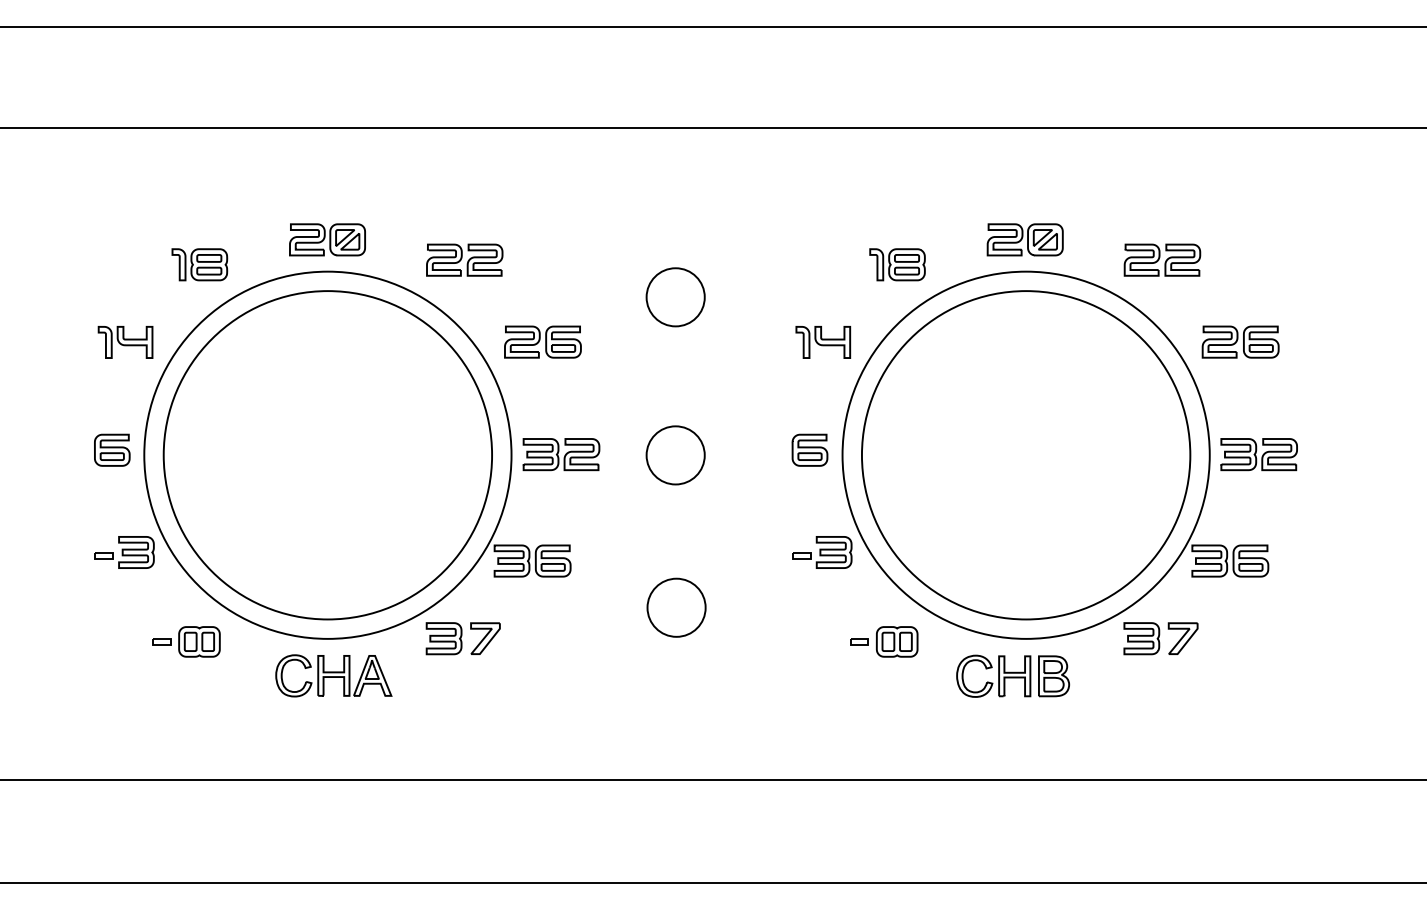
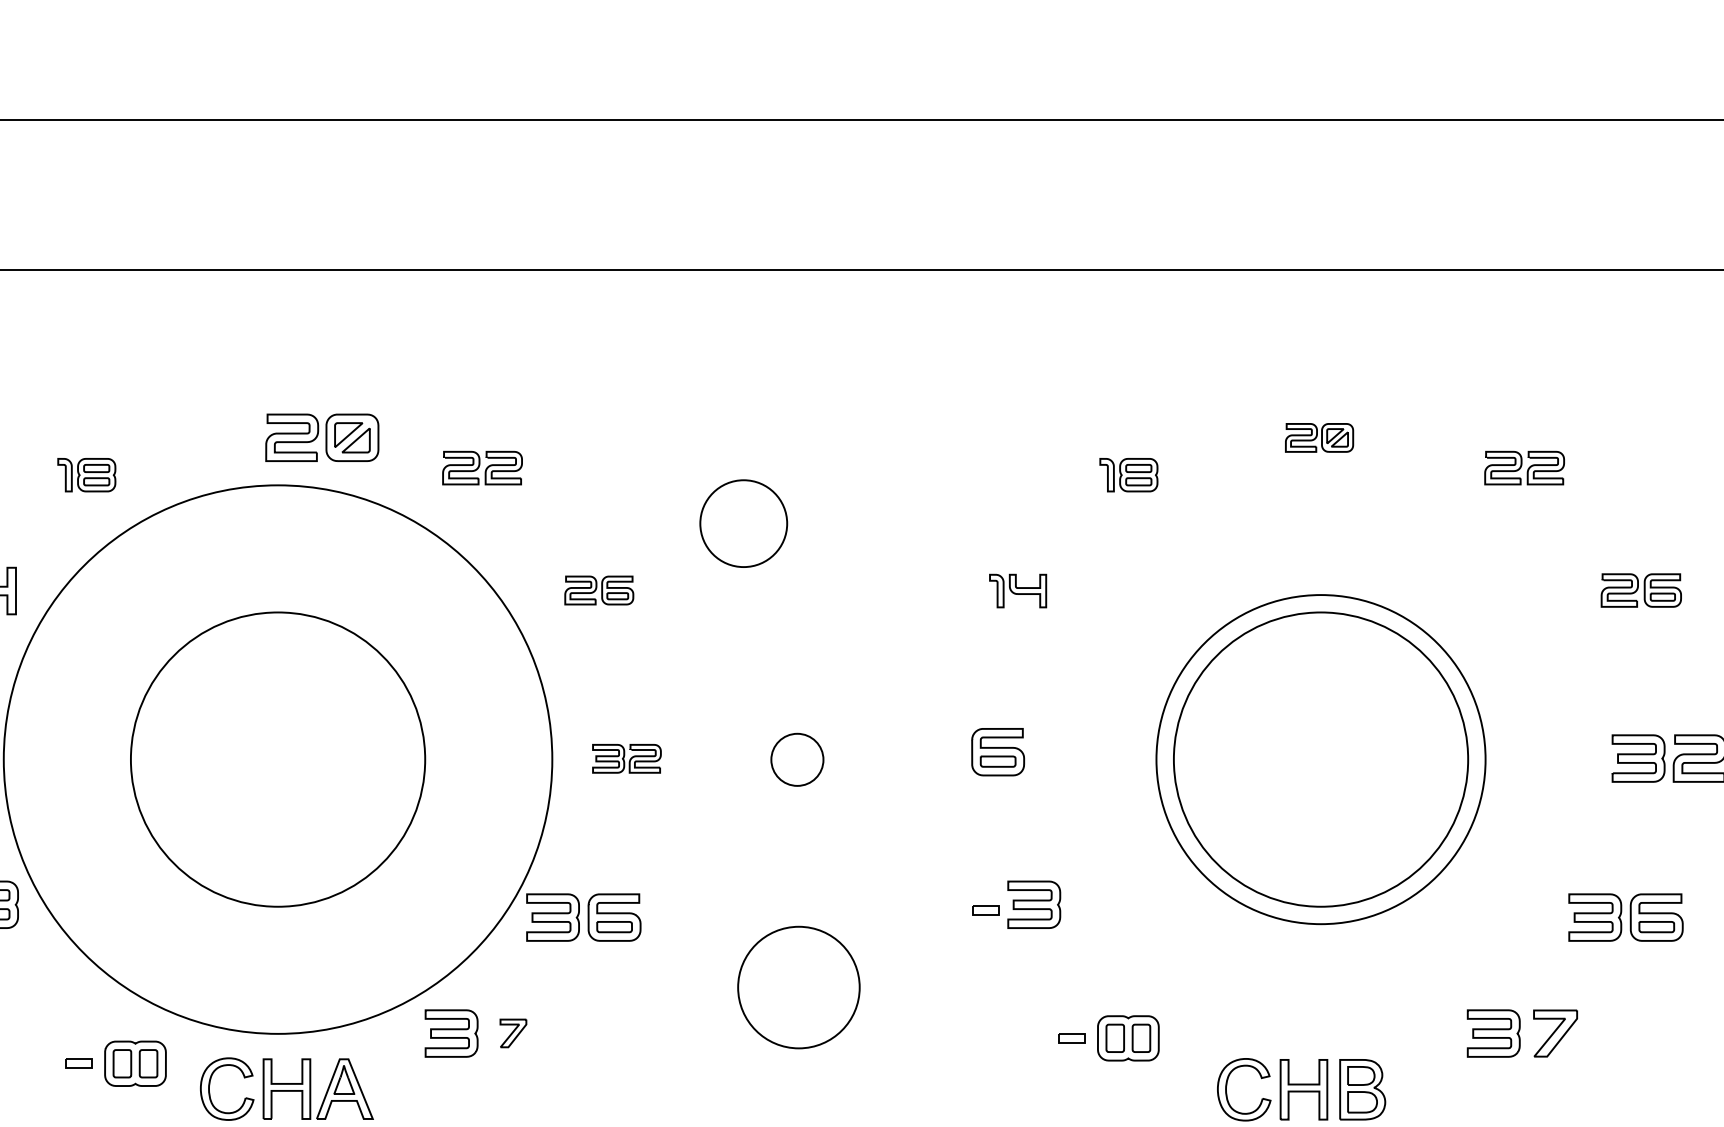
part: (327, 239) -> (322, 437), moved
part: (1024, 239) -> (1318, 437), size x0.6
part: (464, 259) -> (482, 467), size x0.7
part: (1162, 259) -> (1524, 467), size x0.7
part: (199, 264) -> (86, 474), size x0.7
part: (897, 264) -> (1128, 474), size x0.7
part: (675, 297) -> (743, 523), moved
part: (542, 341) -> (598, 589), size x0.6
part: (1240, 341) -> (1641, 589), size x0.7
part: (823, 342) -> (1018, 591), size x0.7
part: (561, 454) -> (626, 758), size x0.6
circle: (1025, 454) -> (1320, 758), size x0.6
circle: (327, 455) -> (277, 759), size x0.6
part: (675, 455) -> (797, 759), size x0.6
circle: (1025, 455) -> (1320, 759), size x0.6
part: (676, 607) -> (798, 986), size x1.4
part: (485, 638) -> (513, 1033), size x0.6
part: (186, 641) -> (116, 1063), moved

